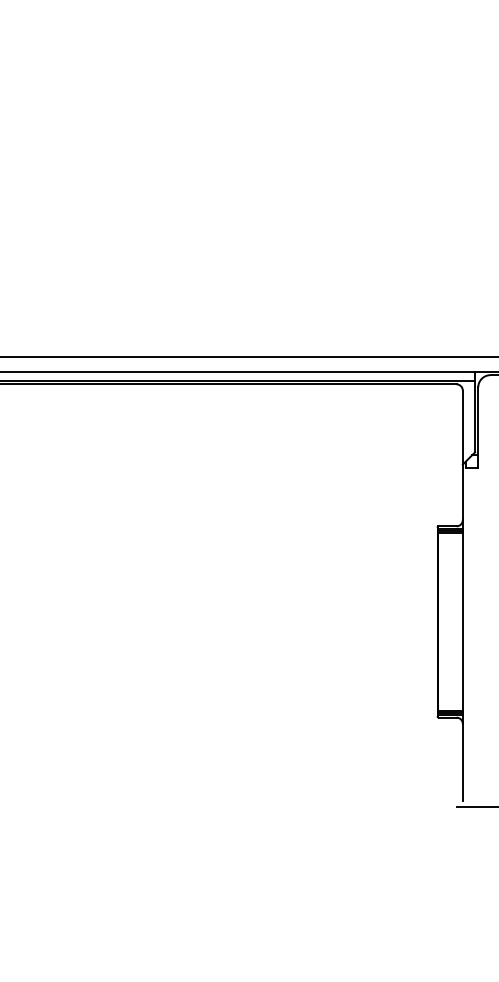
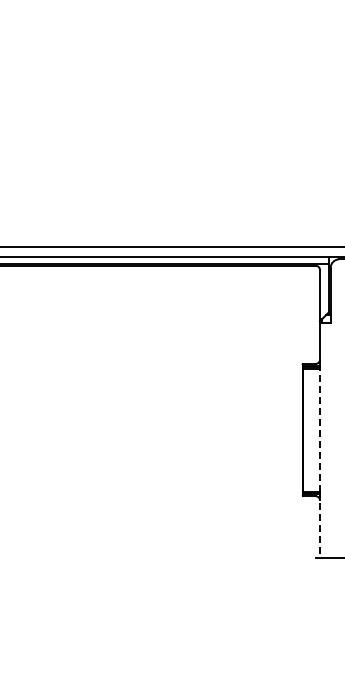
line: (463, 621) -> (320, 429), solid -> dashed
line: (463, 762) -> (320, 527), solid -> dashed

